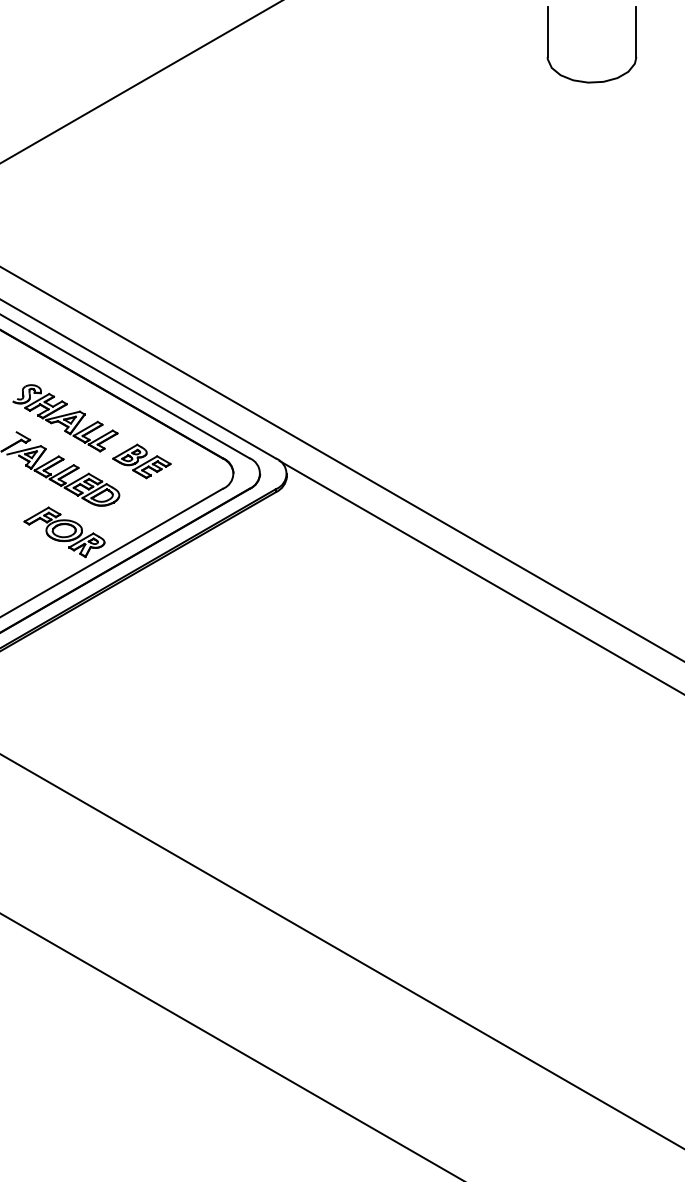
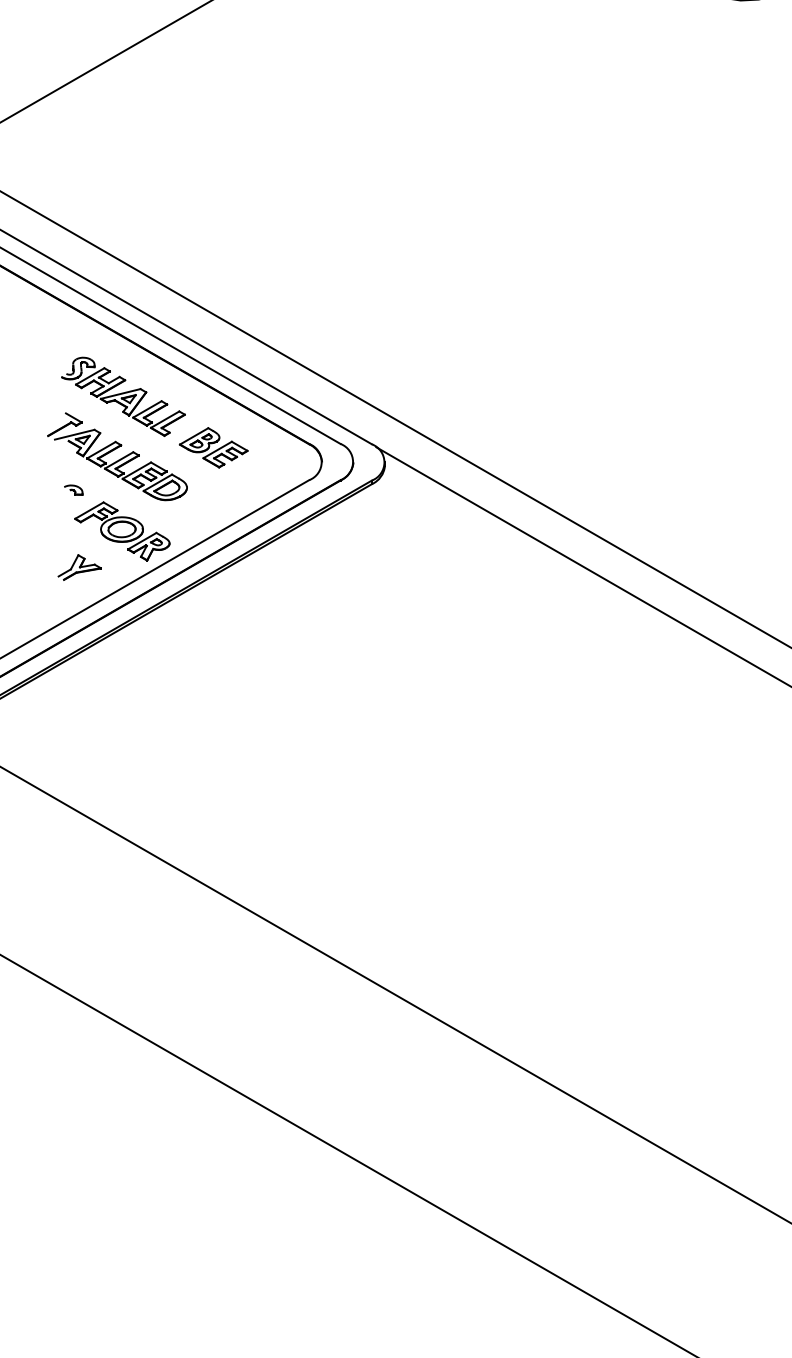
part: (23, 497) -> (73, 490), added
part: (28, 562) -> (79, 567), added

